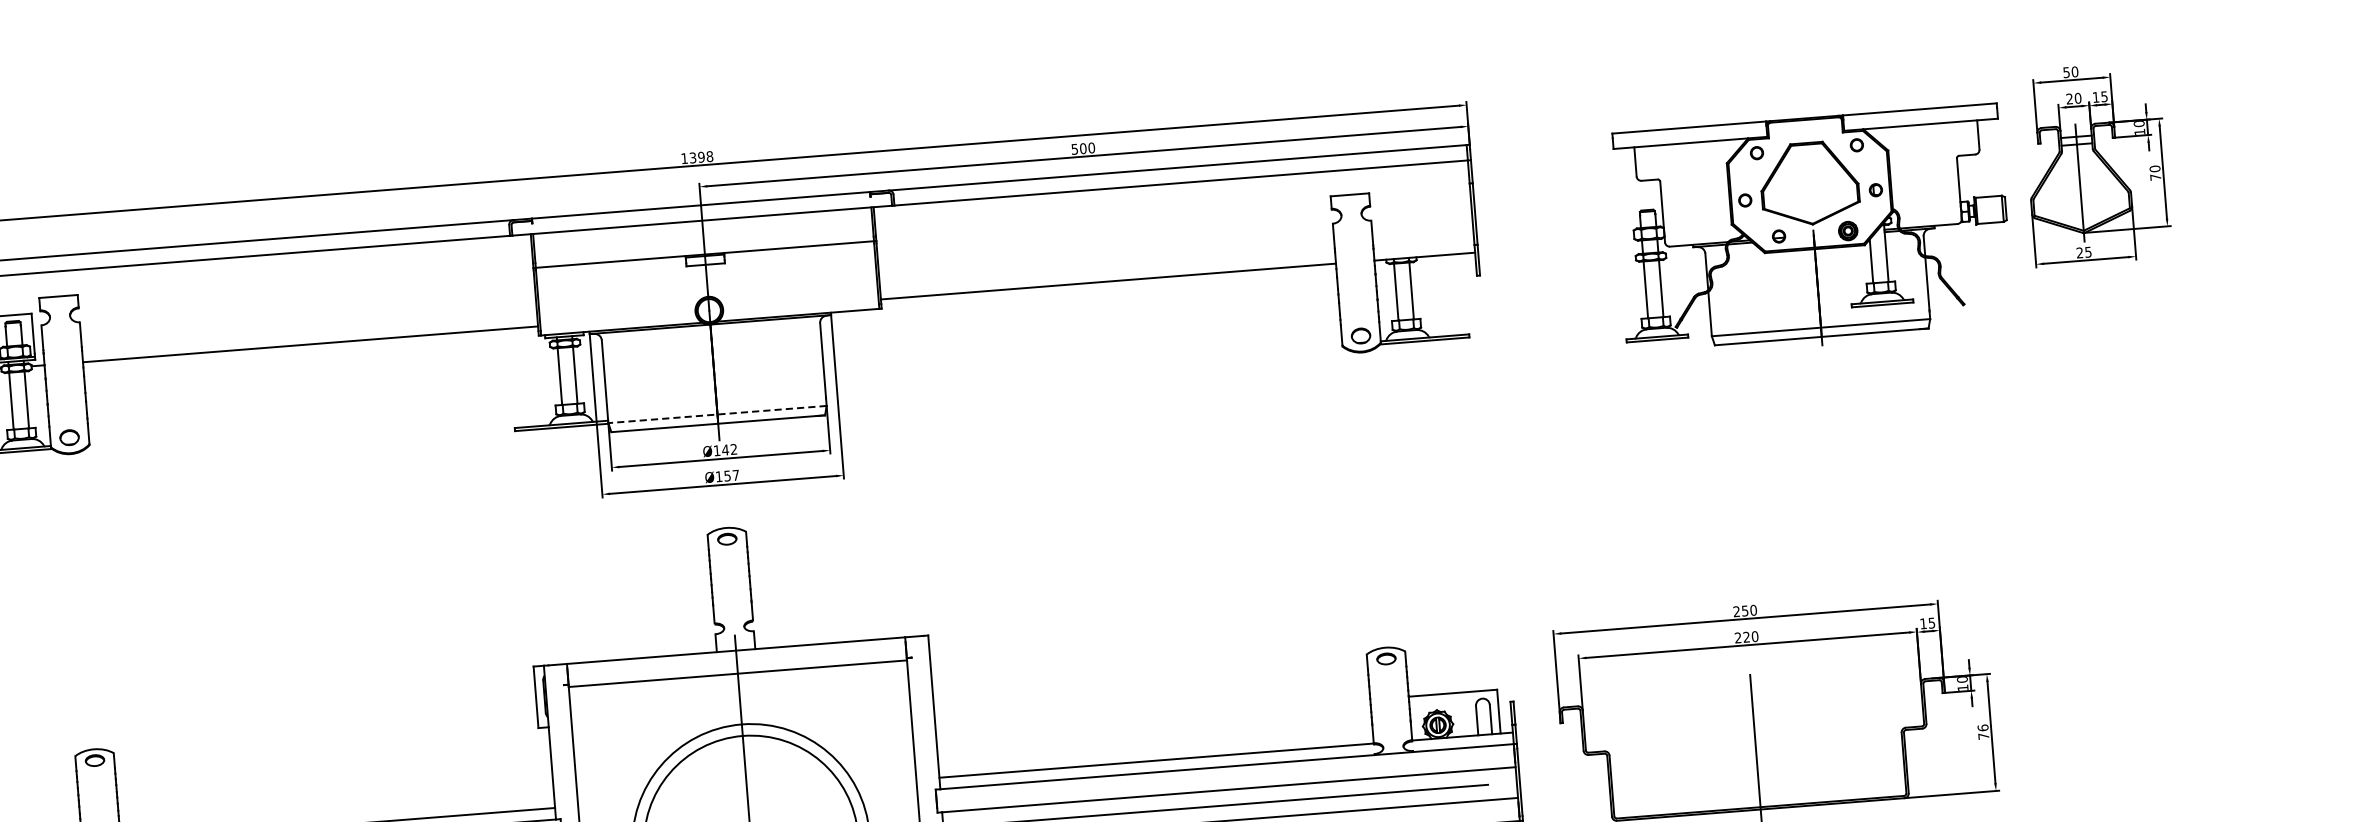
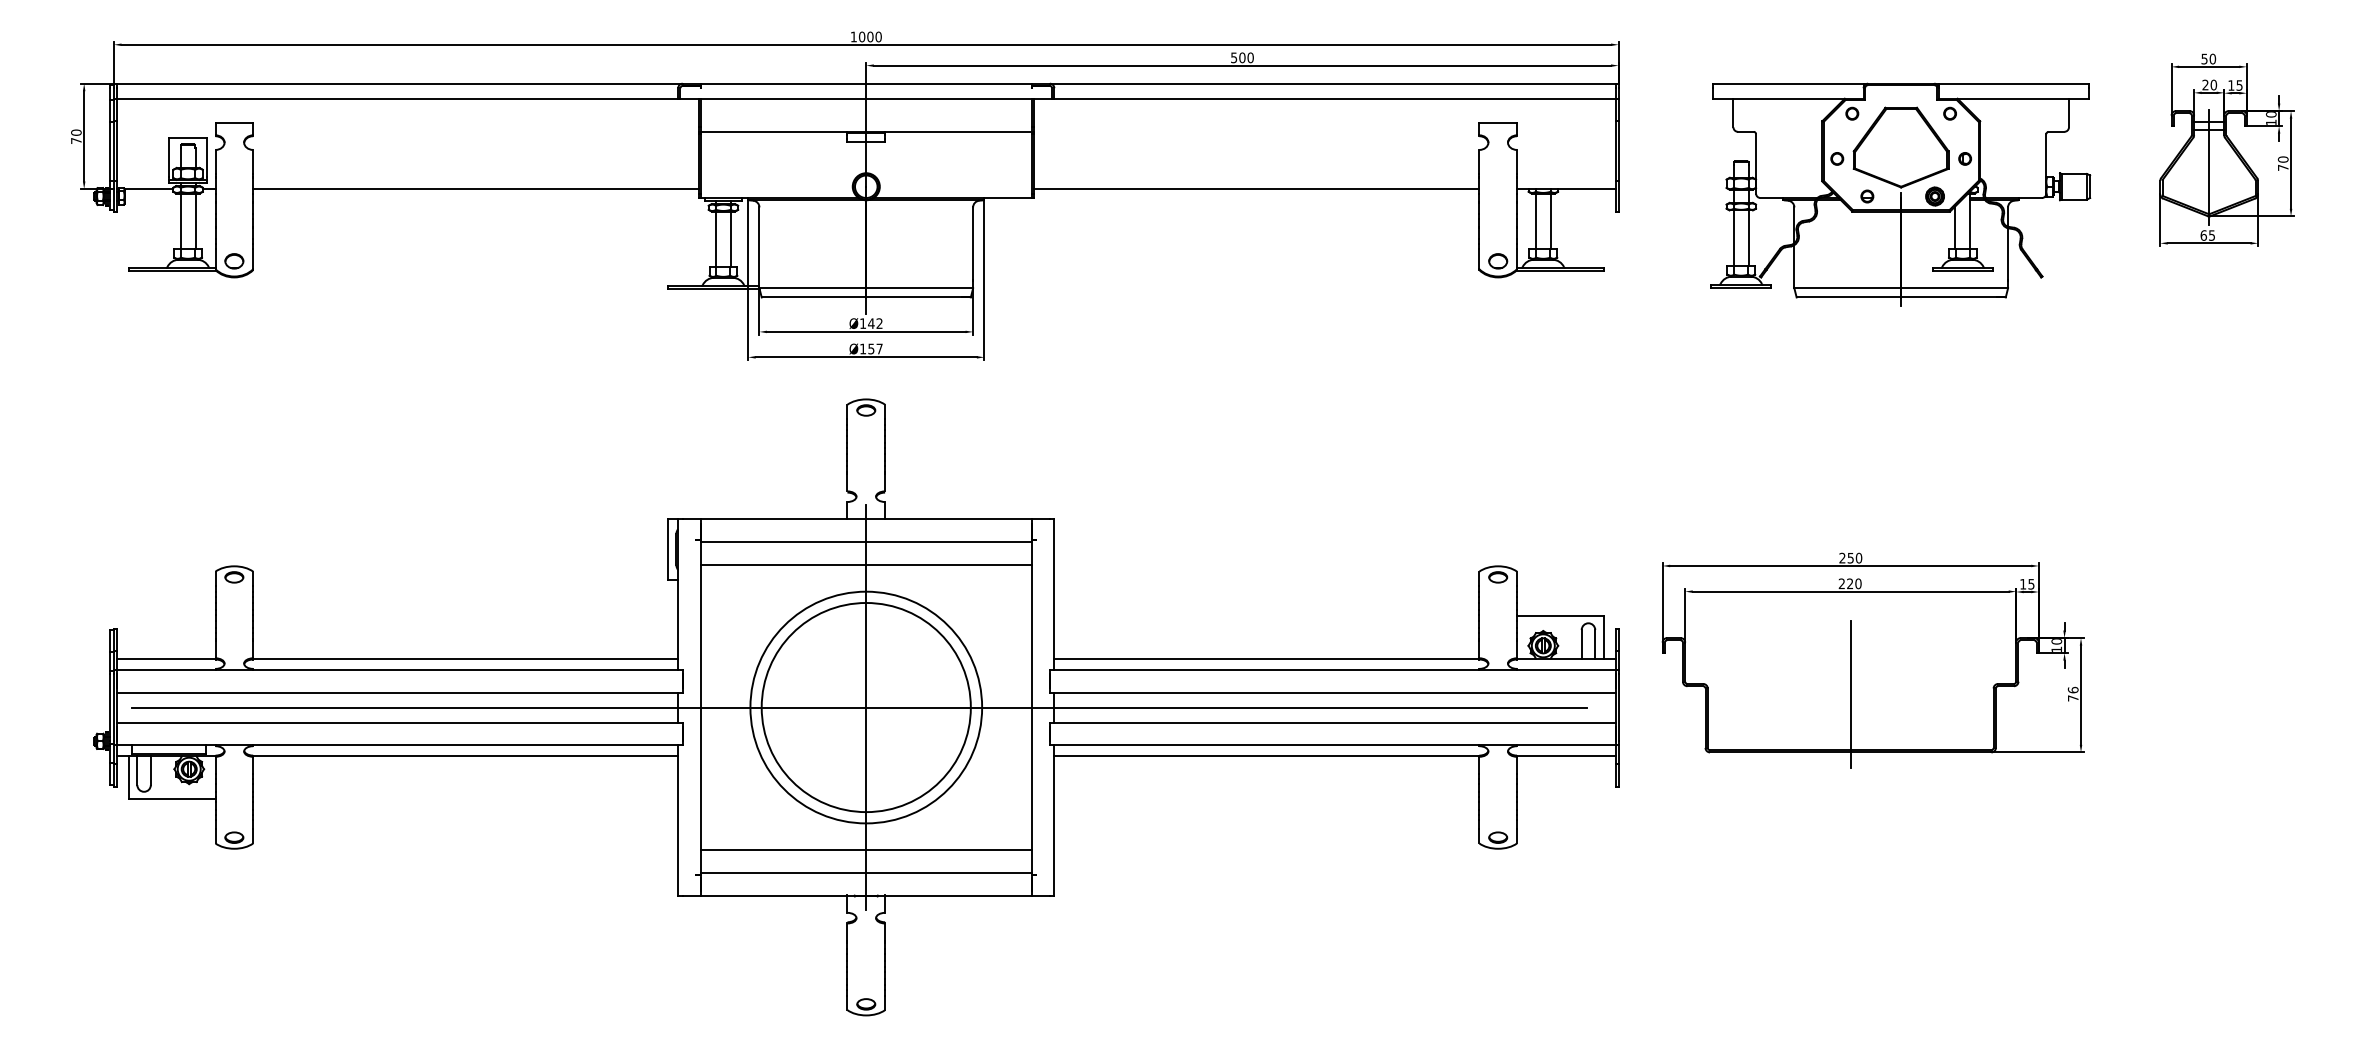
text: (701, 156) -> (870, 36), 1398 -> 1000
part: (1812, 231) -> (1900, 194), moved
text: (2079, 252) -> (2203, 235), 25 -> 65
line: (717, 414) -> (866, 288), dashed -> solid
line: (738, 696) -> (865, 564), added

